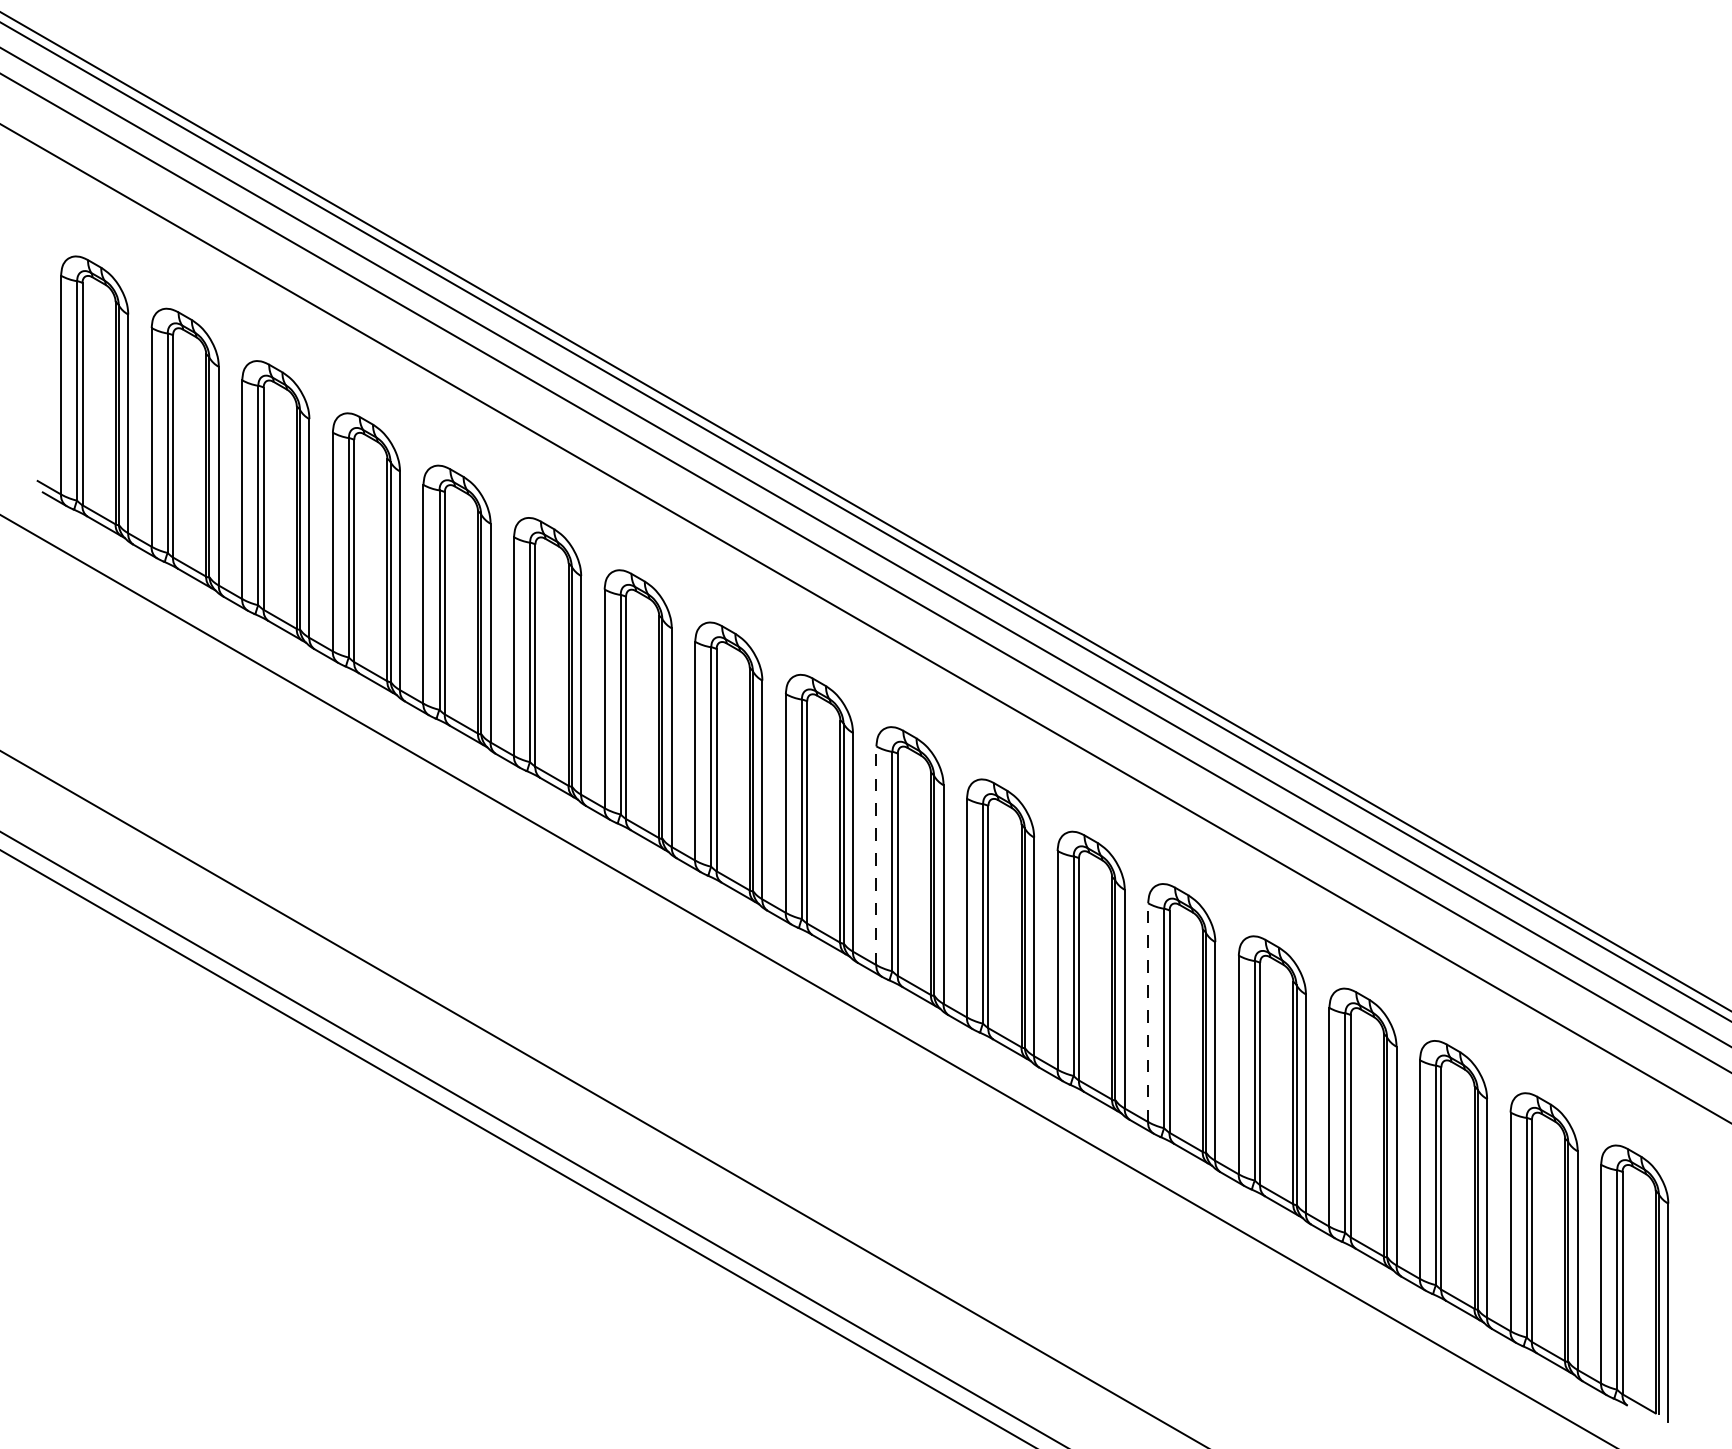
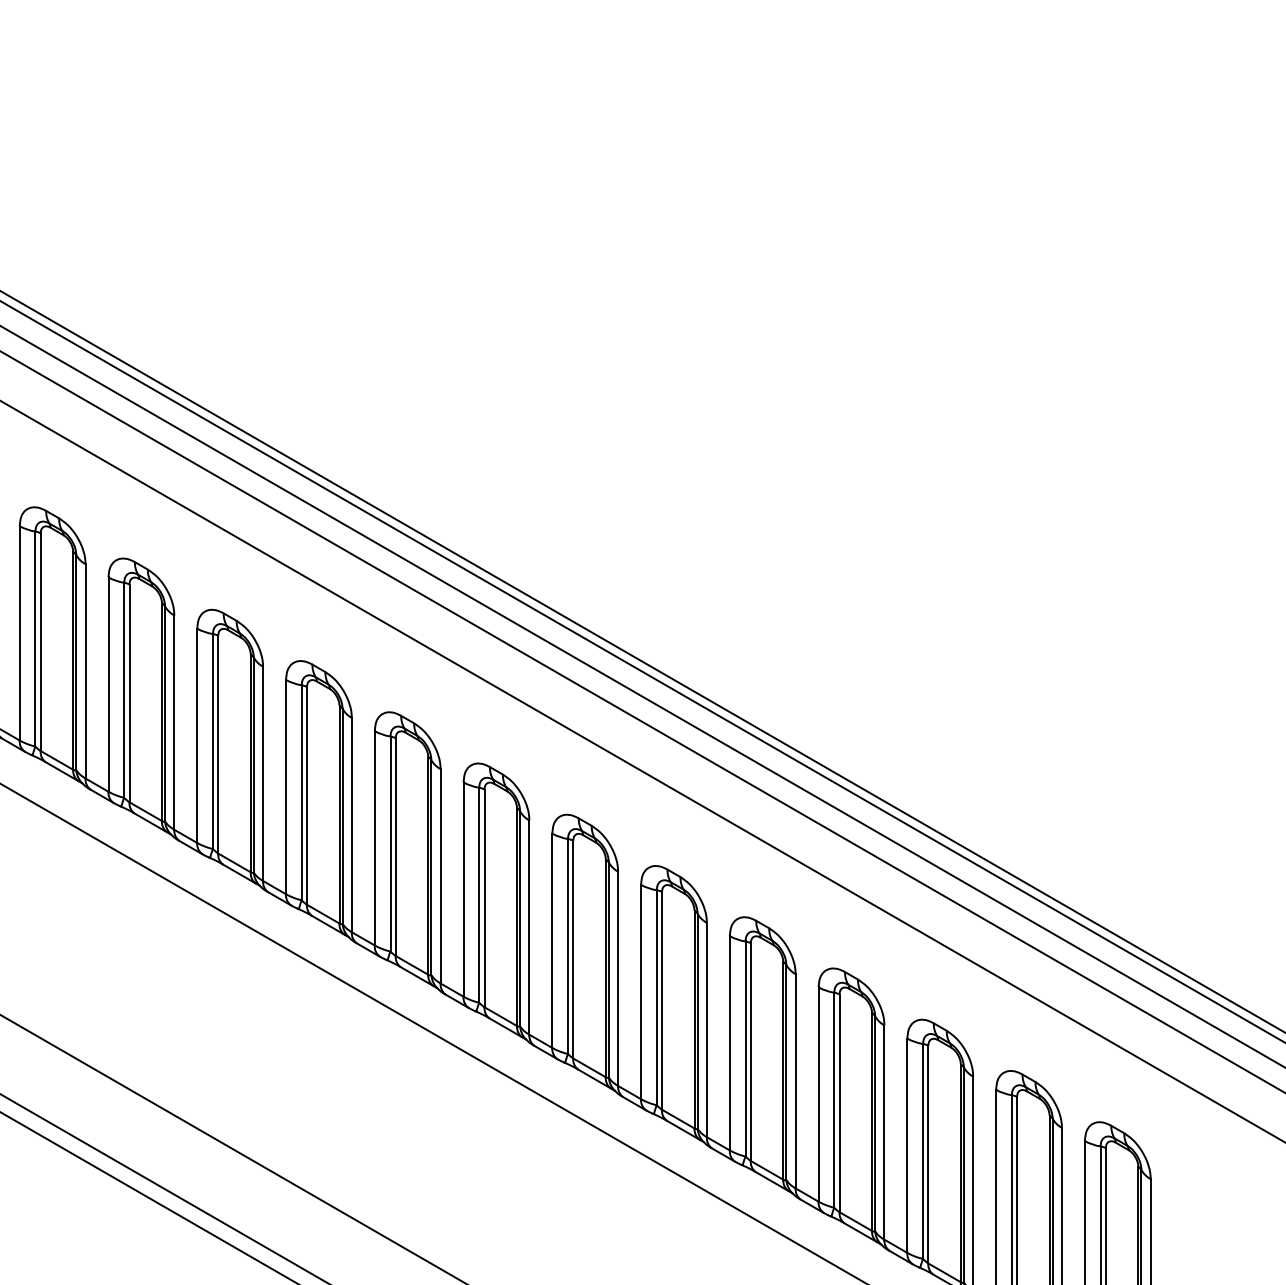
line: (876, 855) -> (374, 838), dashed -> solid
line: (1148, 1012) -> (641, 991), dashed -> solid

